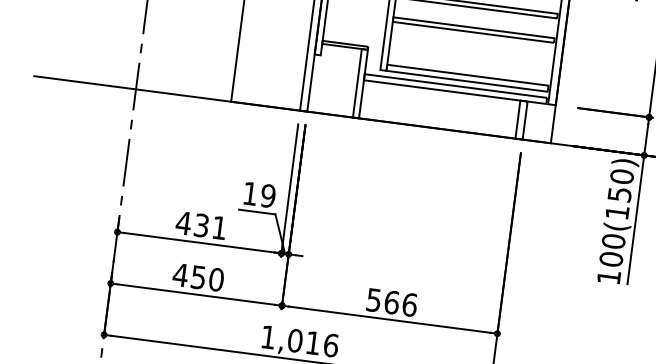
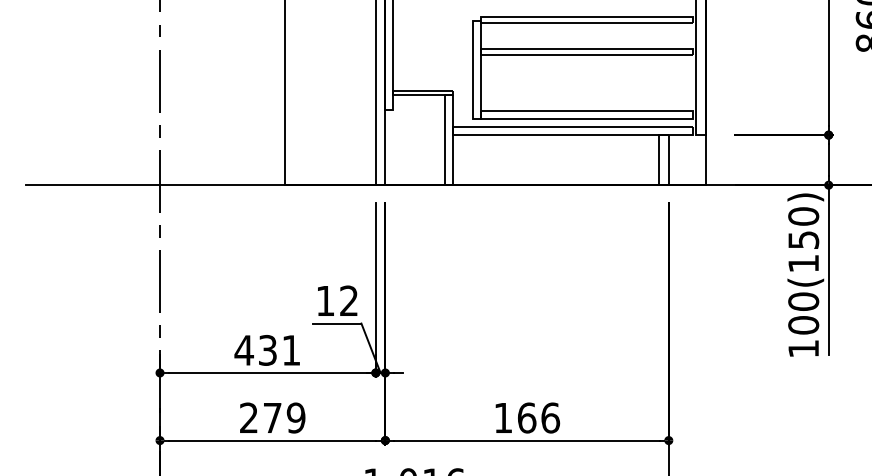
text: (267, 195) -> (348, 300), 19 -> 12
text: (198, 277) -> (272, 417), 450 -> 279
text: (373, 300) -> (502, 418), 566 -> 166

